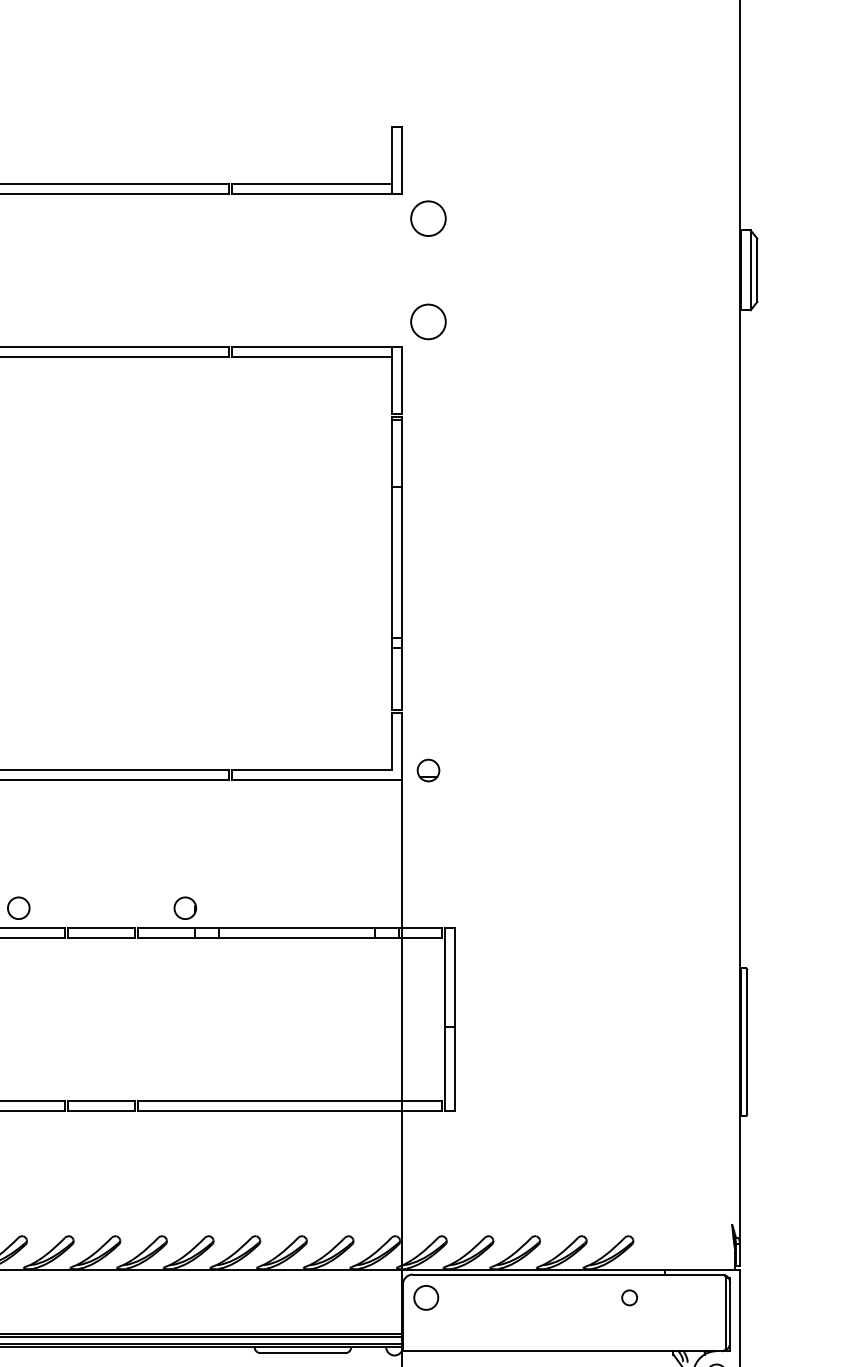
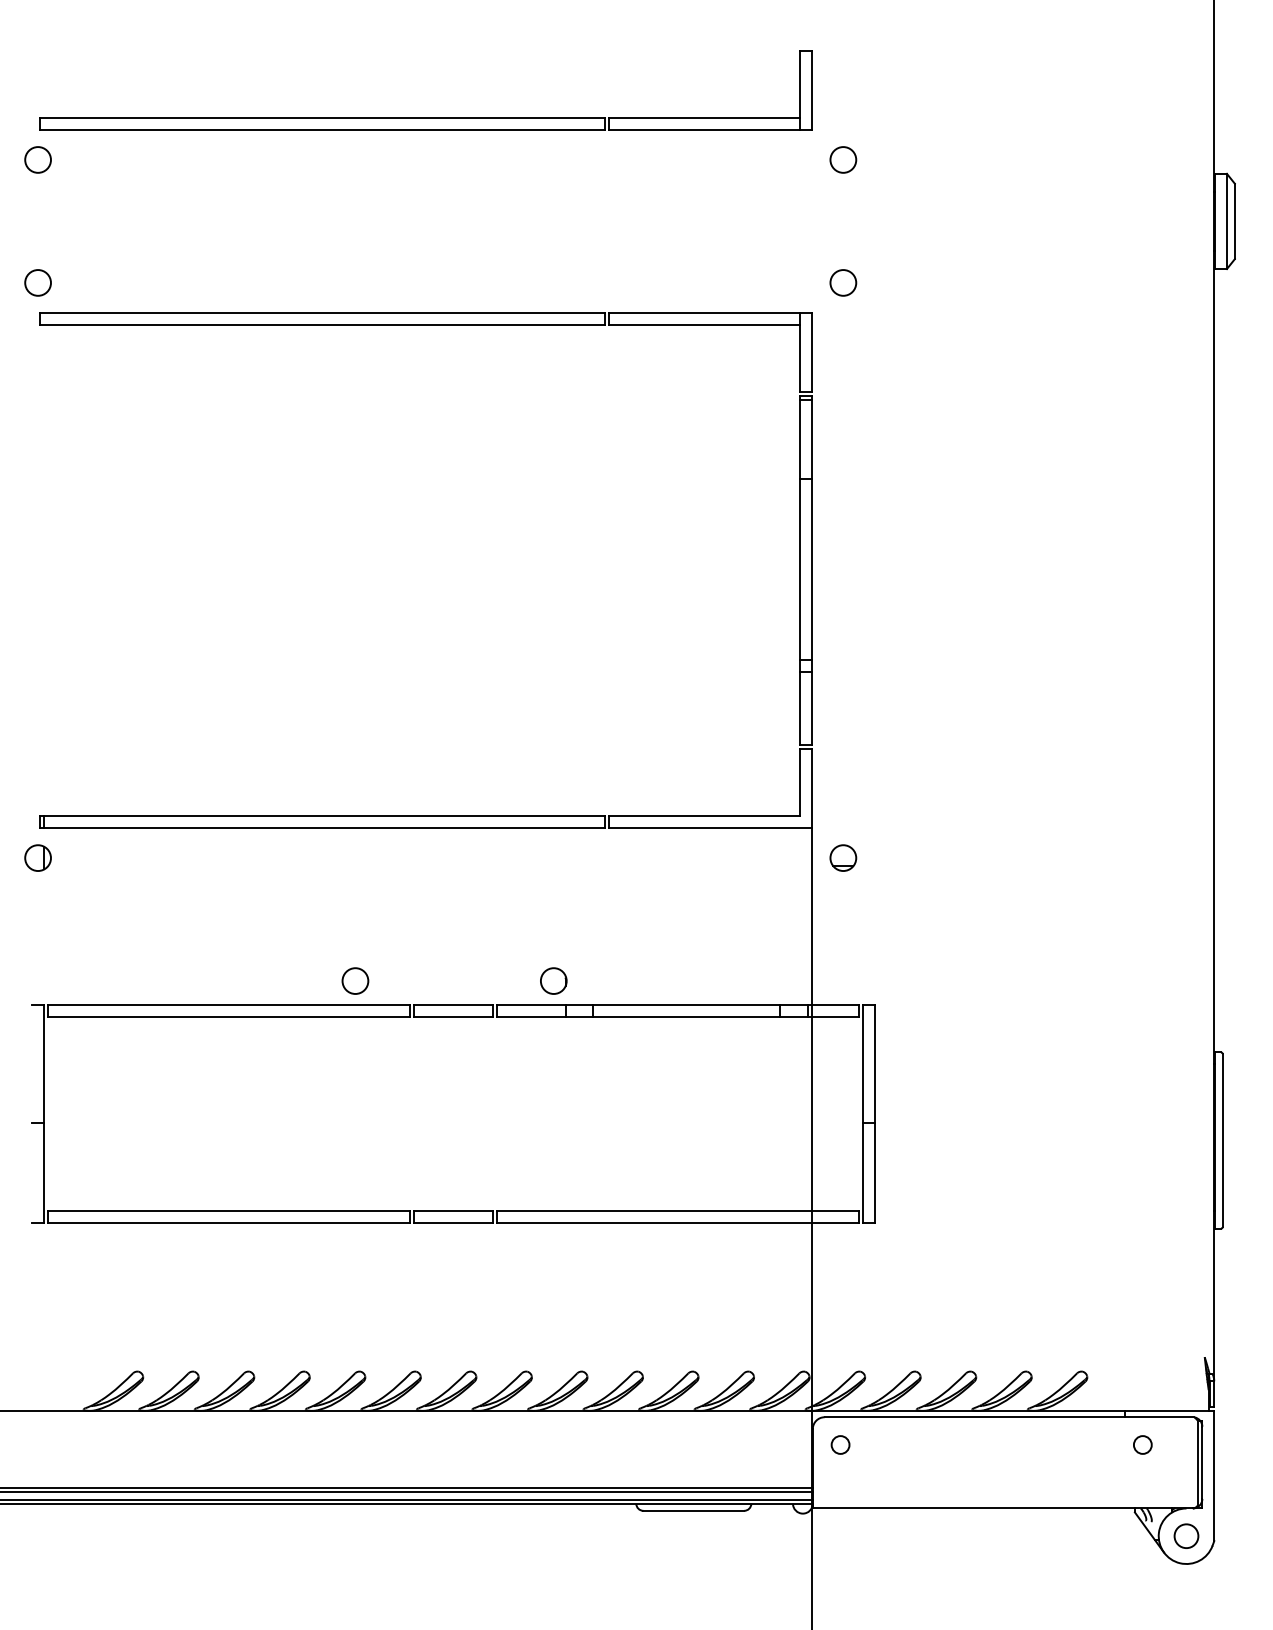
circle: (428, 218) -> (843, 159), size x0.62
circle: (428, 321) -> (843, 282), size x0.62
part: (428, 770) -> (843, 857), moved
circle: (426, 1297) -> (840, 1444), size x0.62
circle: (629, 1297) -> (1142, 1444), moved

